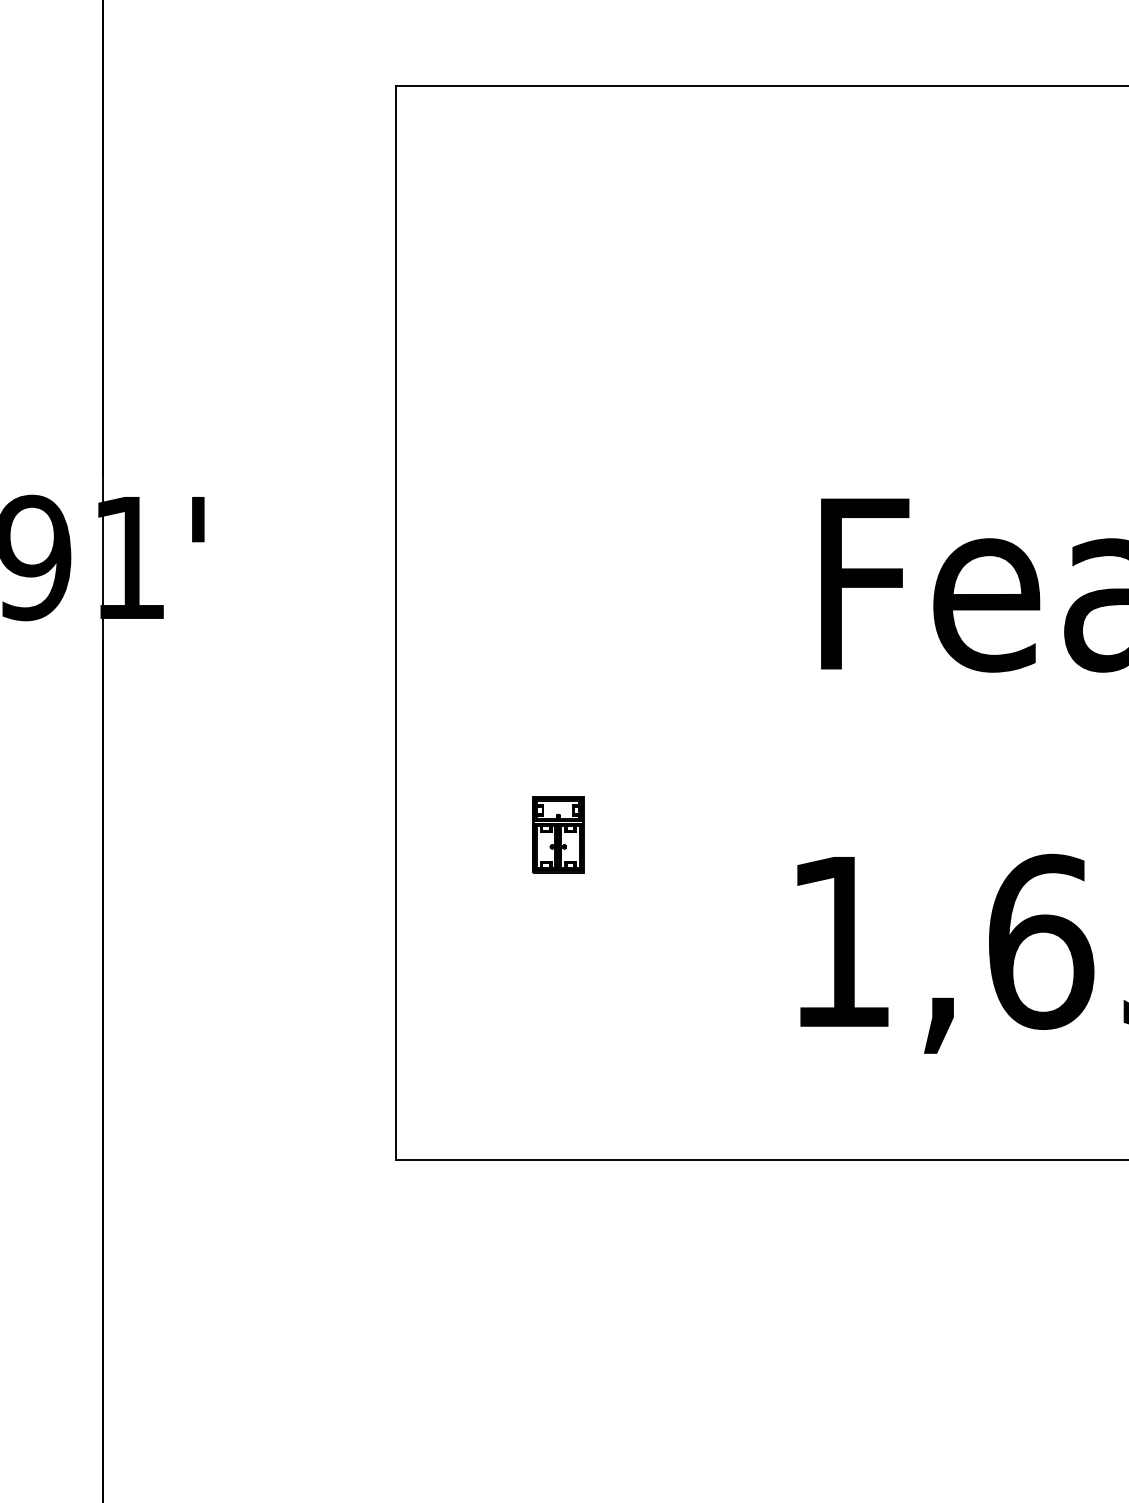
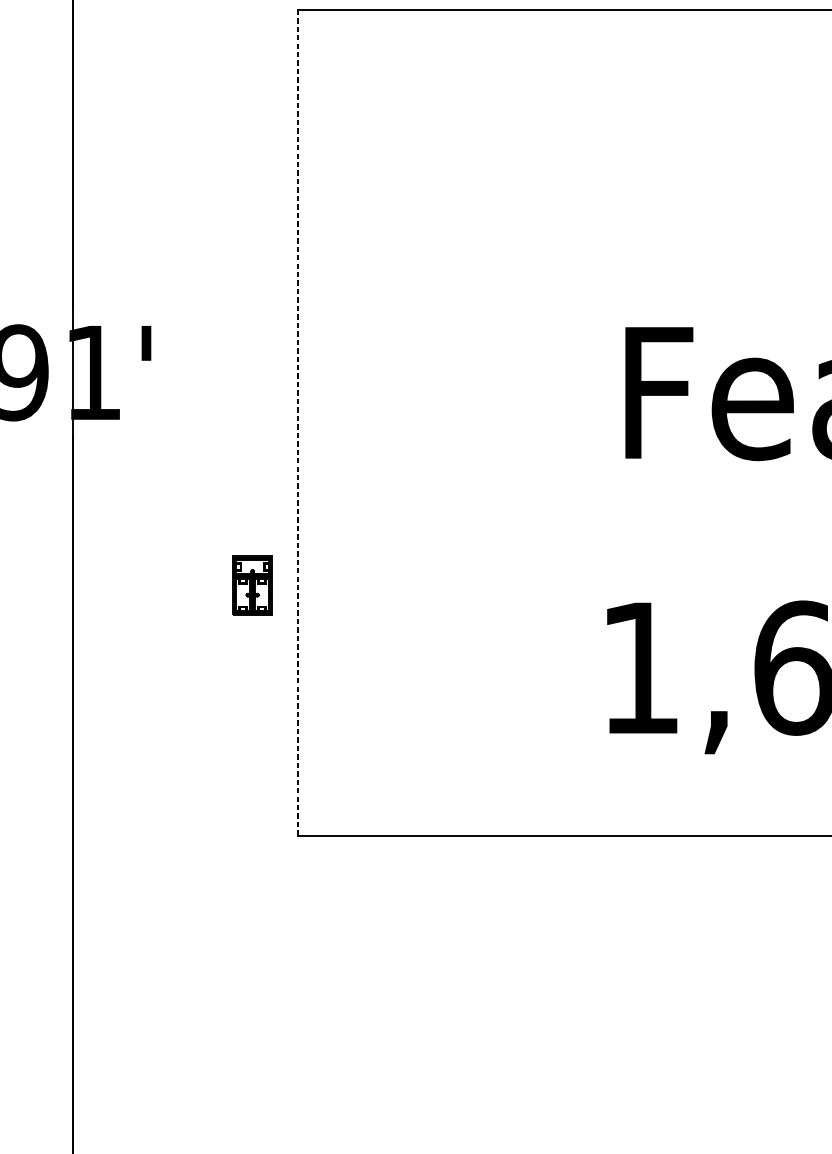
line: (395, 623) -> (298, 423), solid -> dashed
part: (558, 834) -> (252, 585), moved

